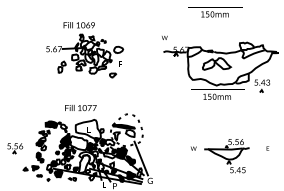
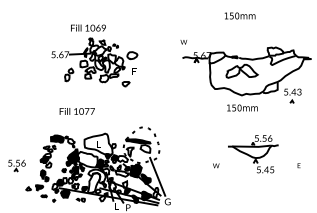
fill: (215, 6) -> (240, 7), removed
fill: (217, 89) -> (242, 99), removed
text: (80, 108) -> (76, 111), moved
part: (227, 156) -> (253, 154), moved

